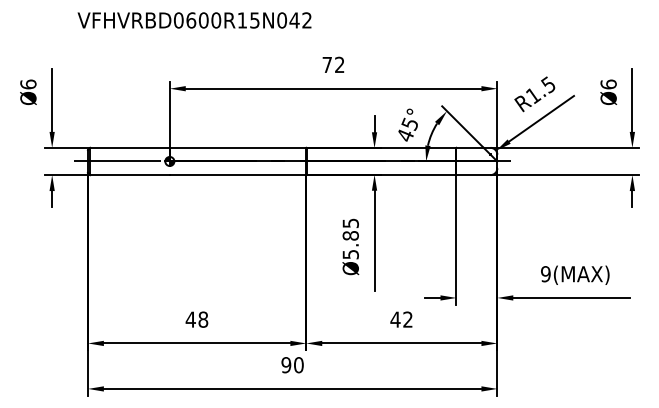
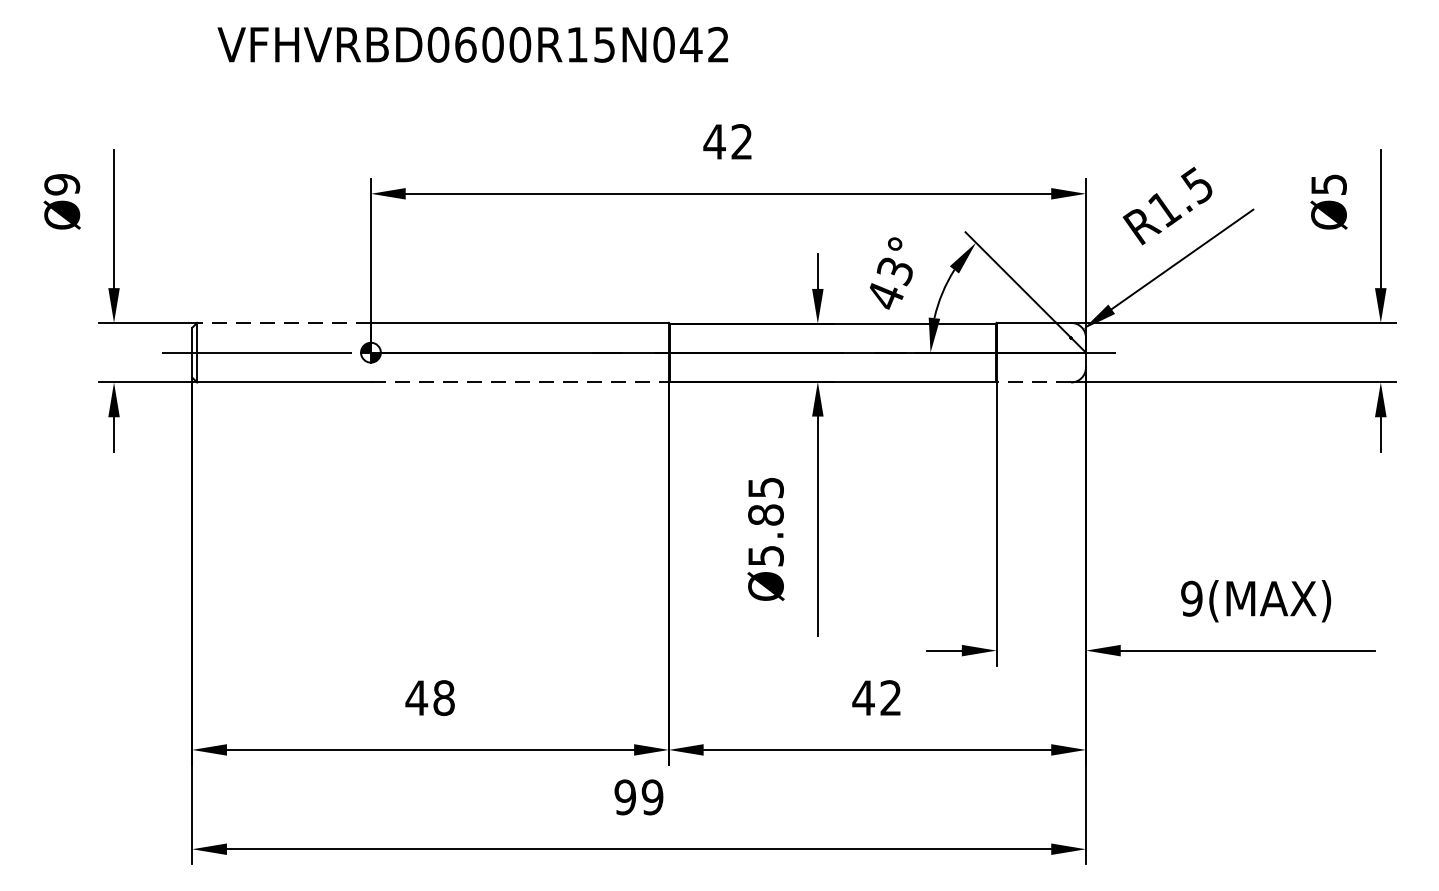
text: (194, 20) -> (472, 44), moved
text: (327, 64) -> (715, 140), 72 -> 42
text: (28, 84) -> (62, 184), Ø6 -> Ø9
text: (608, 84) -> (1328, 184), Ø6 -> Ø5
text: (409, 122) -> (894, 267), 45° -> 43°
line: (130, 147) -> (285, 322), solid -> dashed
line: (238, 175) -> (520, 383), solid -> dashed
line: (472, 175) -> (1031, 383), solid -> dashed
text: (298, 365) -> (651, 798), 90 -> 99

